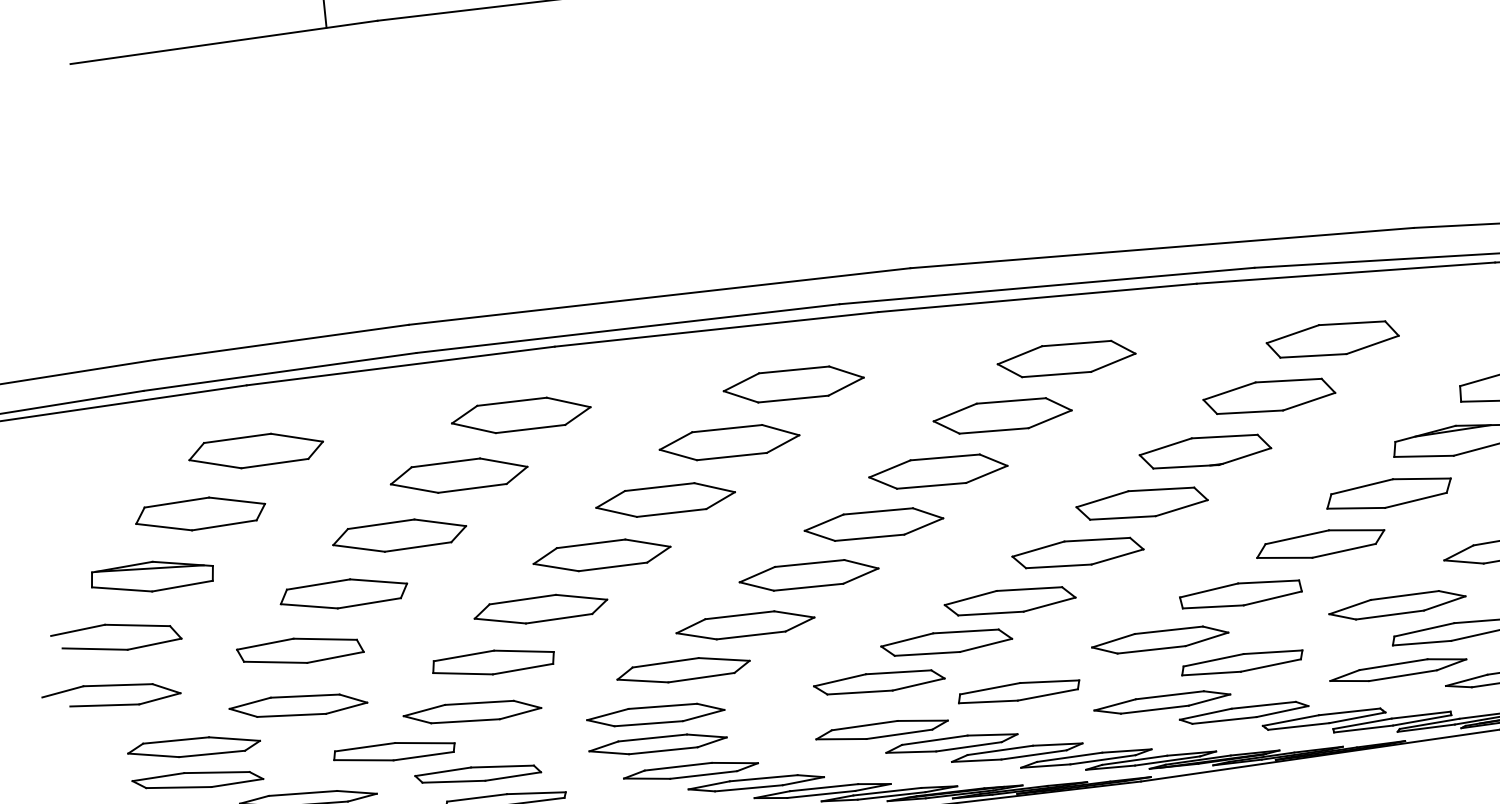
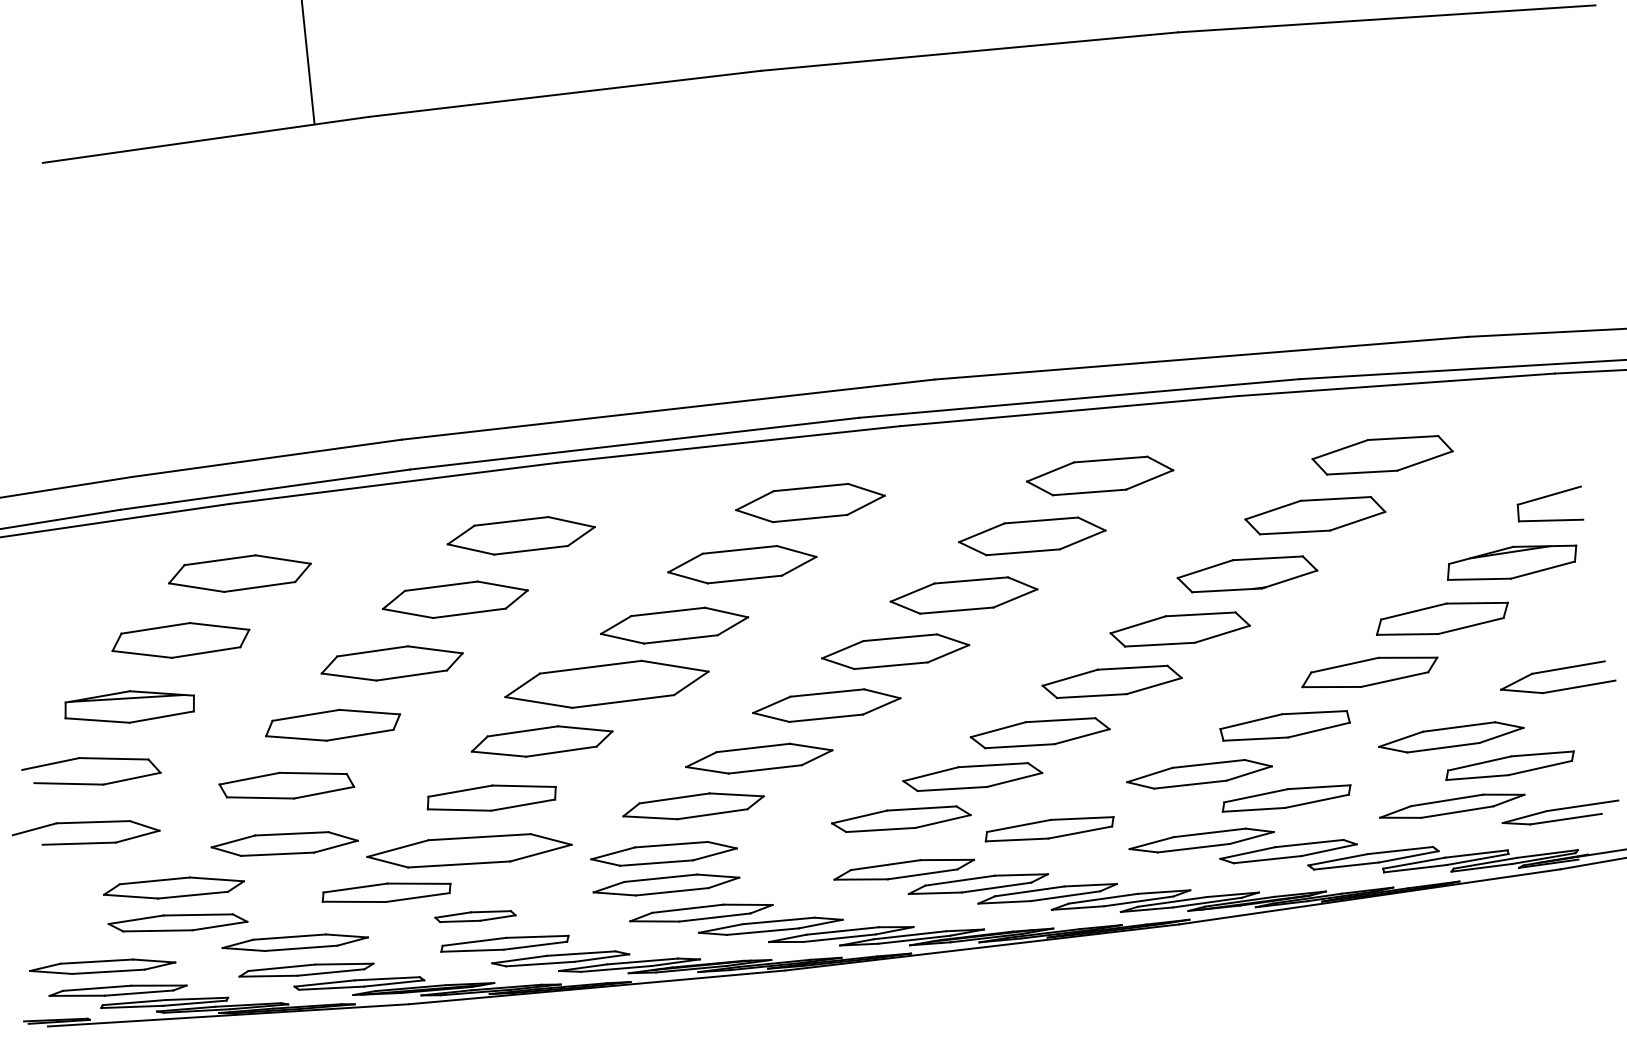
part: (601, 555) -> (606, 684), size x1.4
part: (472, 711) -> (469, 850), size x1.4
part: (478, 774) -> (475, 916), size x0.6

